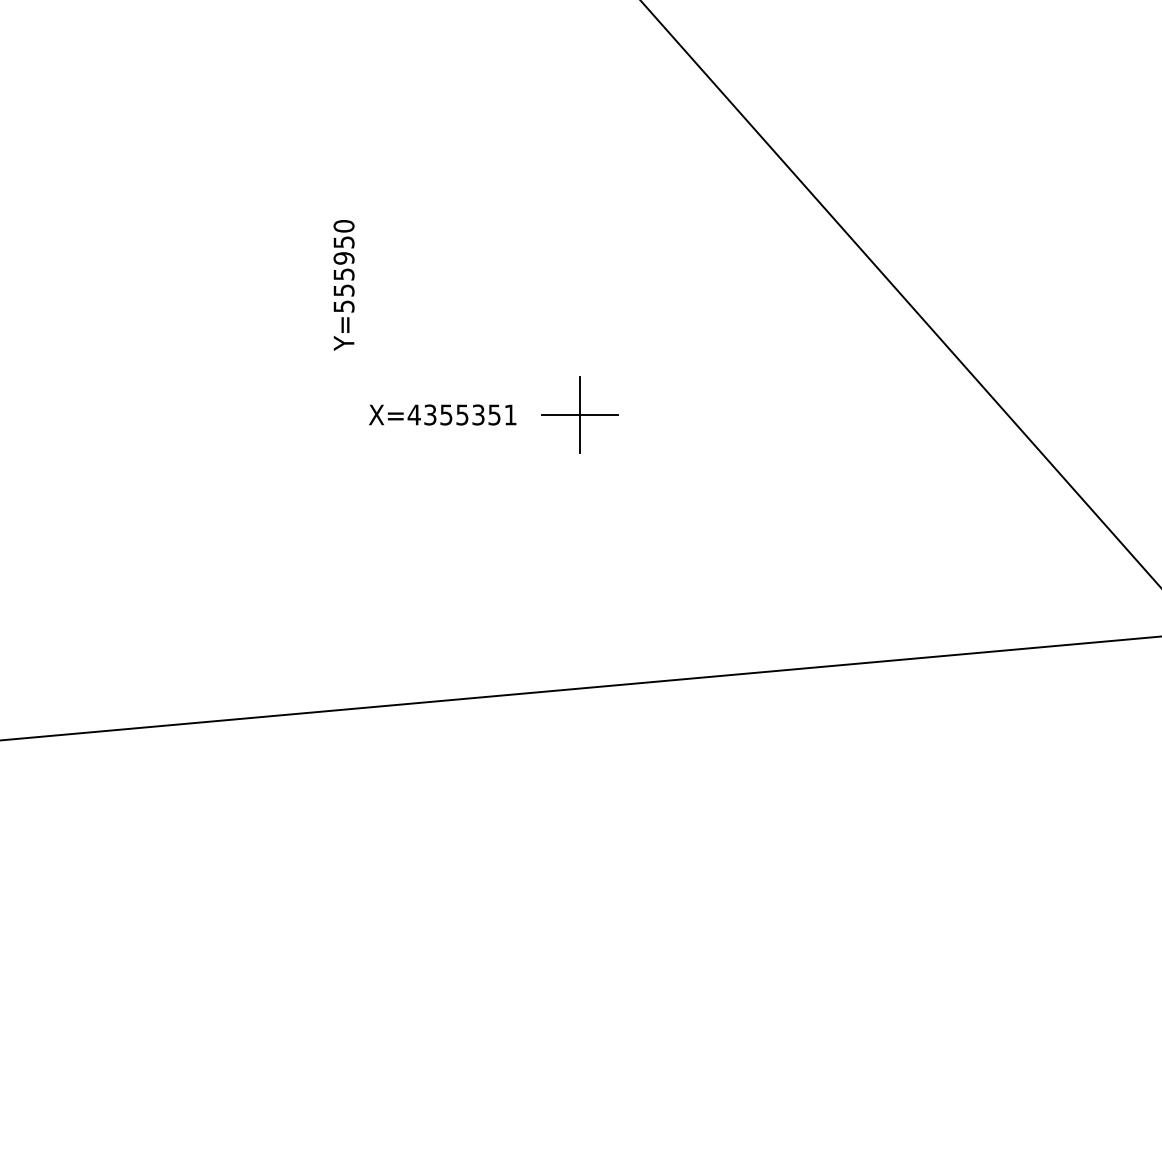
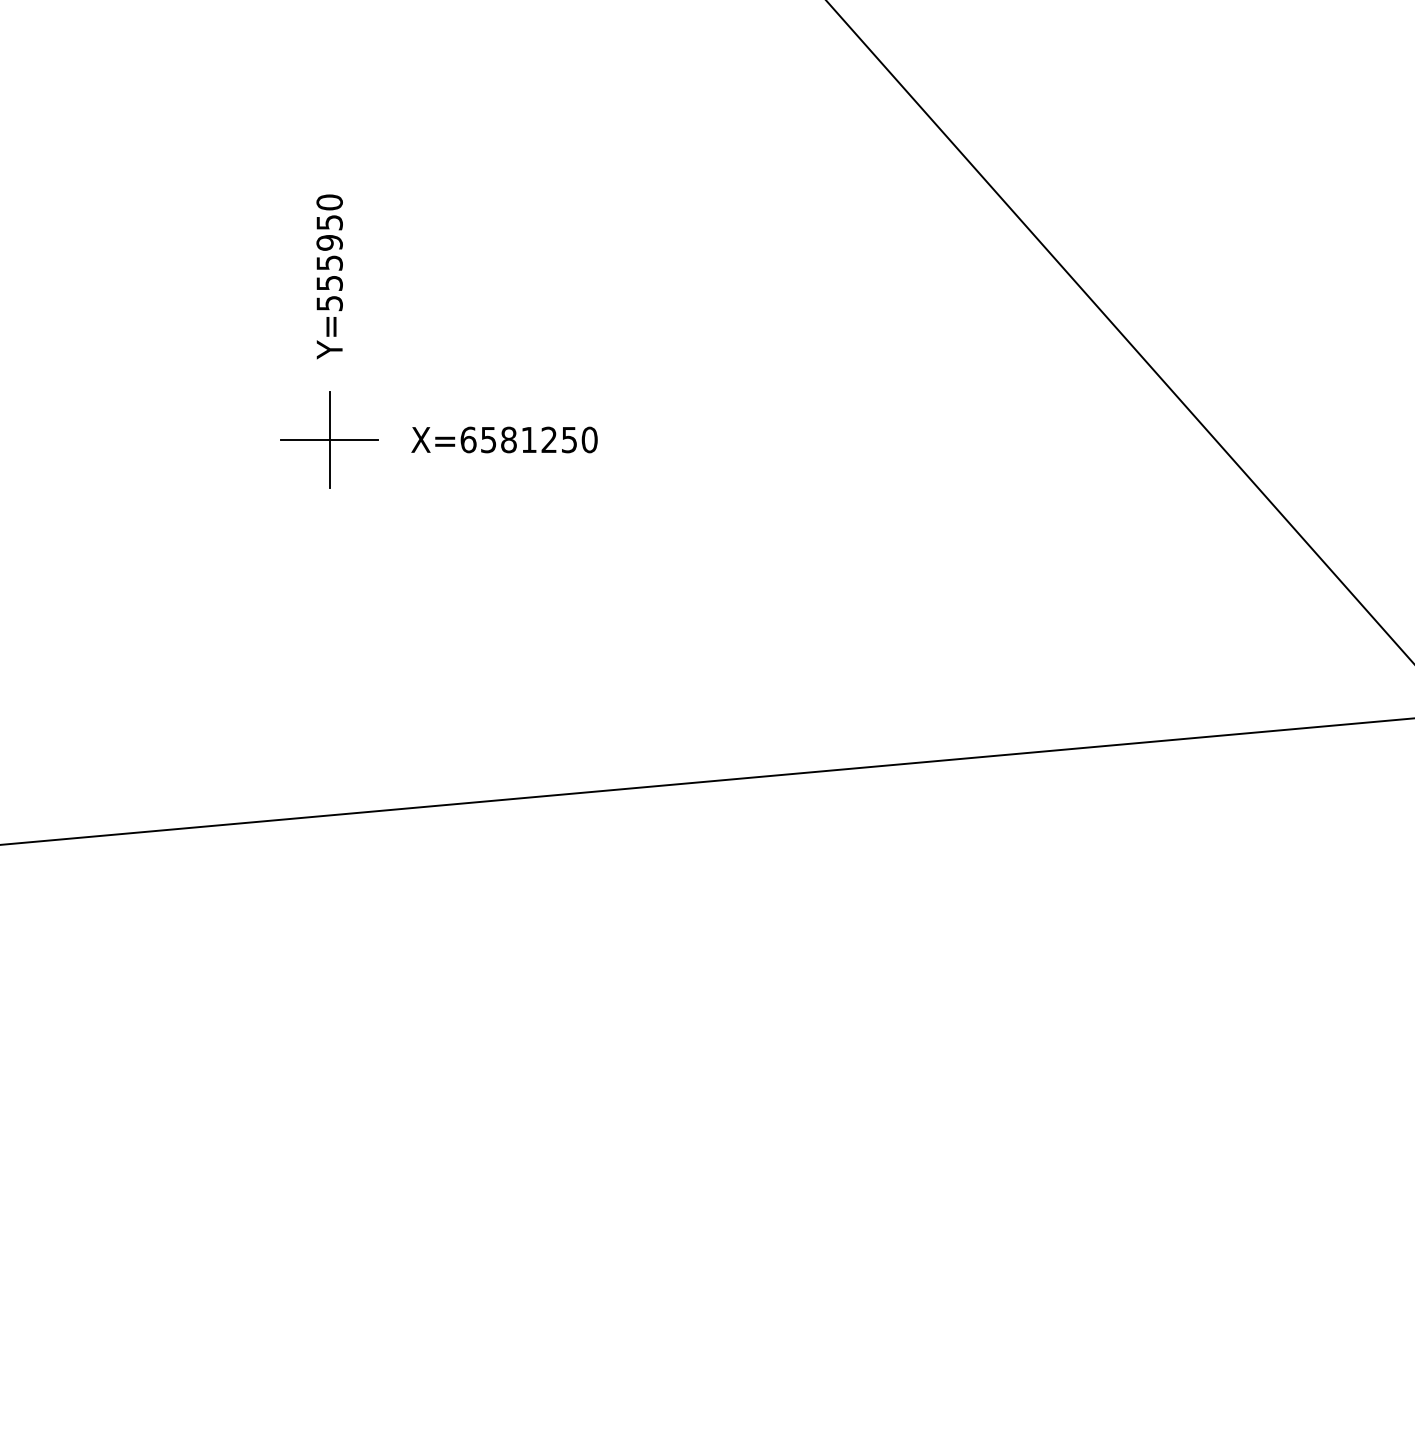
text: (343, 285) -> (329, 276), moved
text: (461, 414) -> (527, 439), X=4355351 -> X=6581250
part: (579, 414) -> (329, 439), moved

